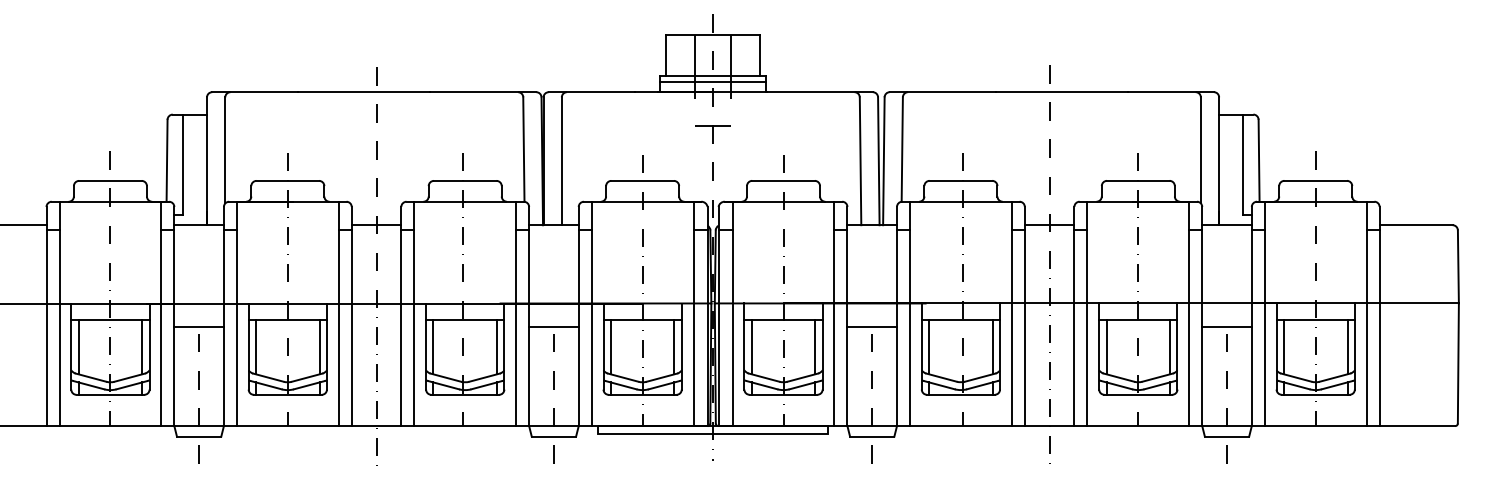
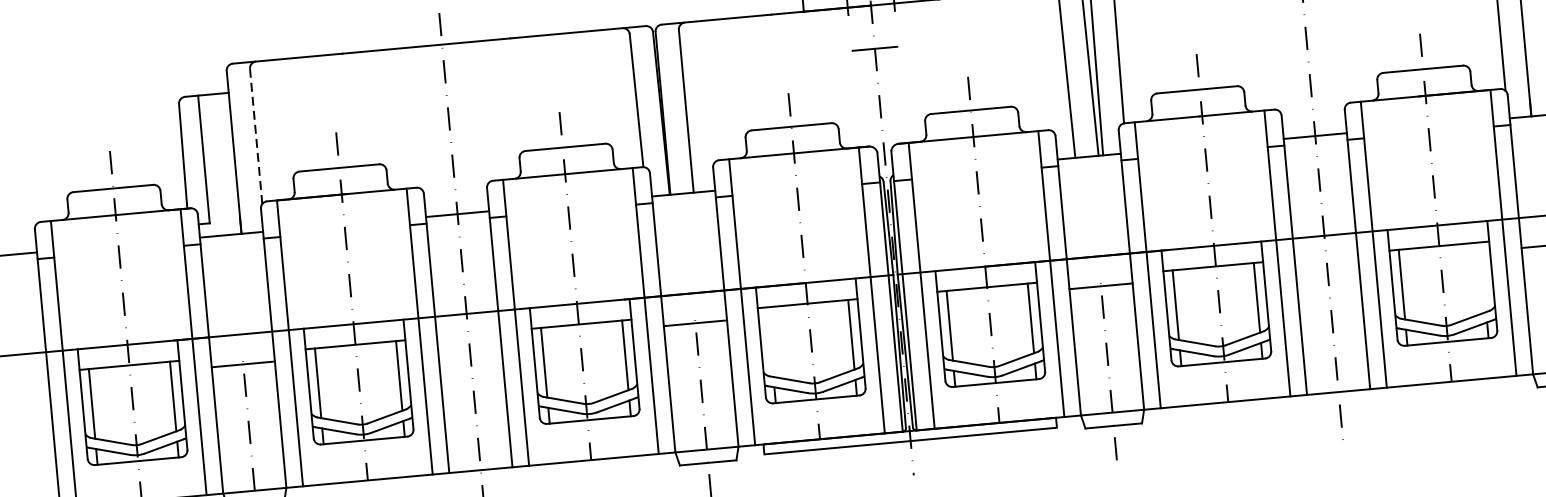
line: (225, 150) -> (256, 136), solid -> dashed
line: (610, 346) -> (769, 341), removed
line: (1170, 346) -> (1483, 276), removed

